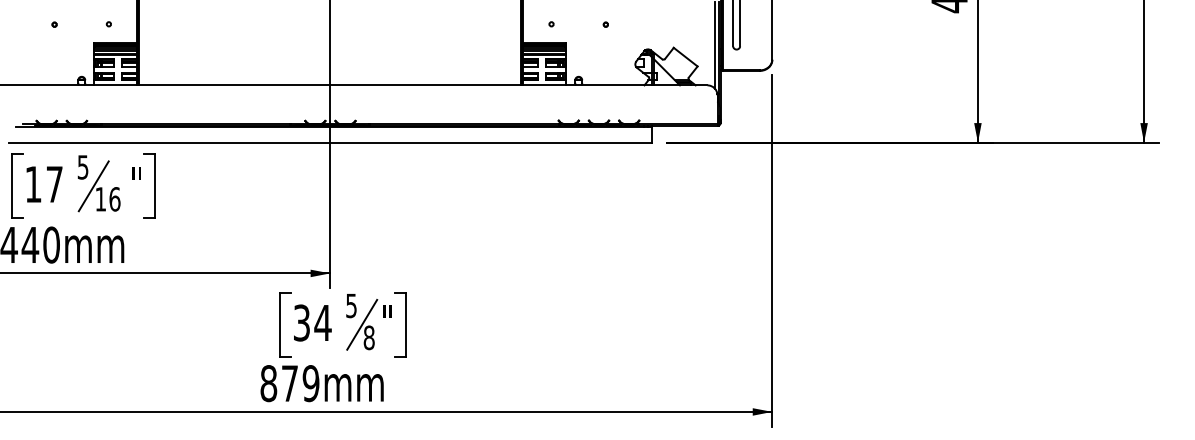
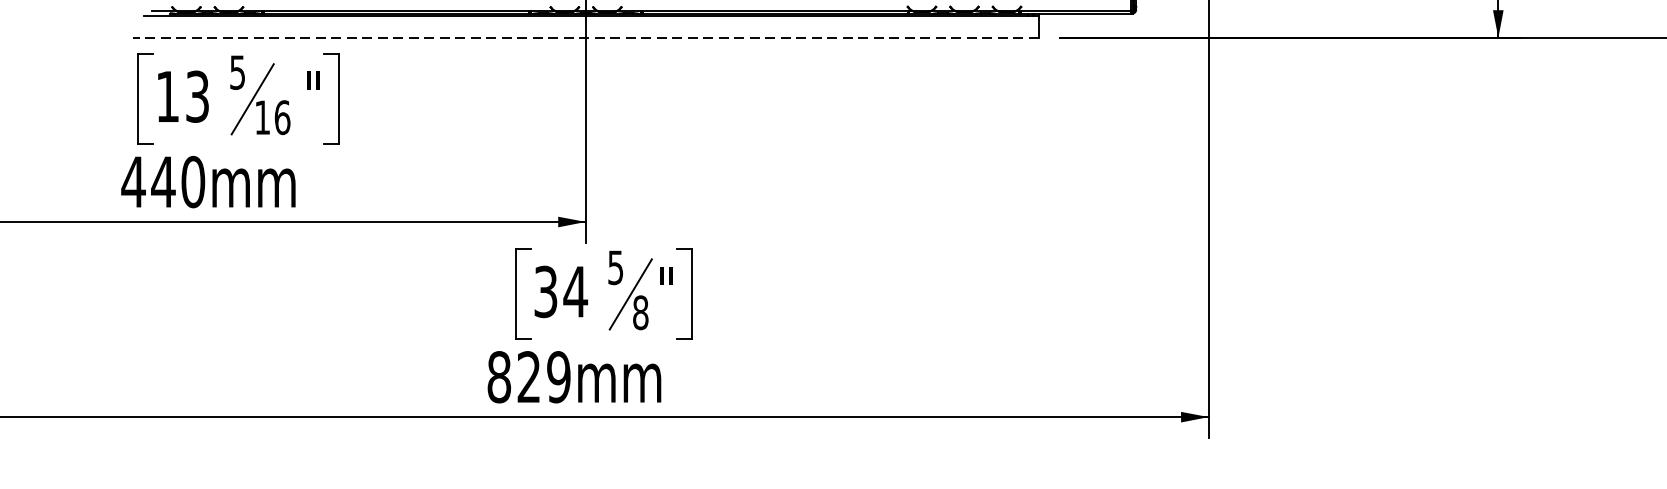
line: (329, 142) -> (584, 37), solid -> dashed
text: (54, 184) -> (197, 96), 17 -> 13
text: (289, 383) -> (528, 377), 879mm -> 829mm

